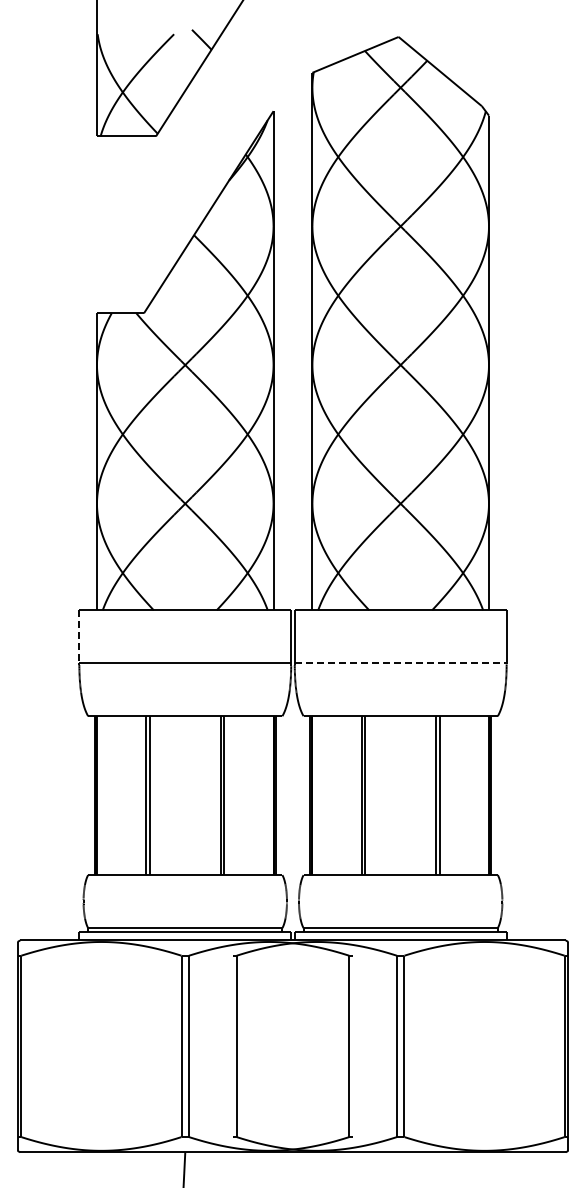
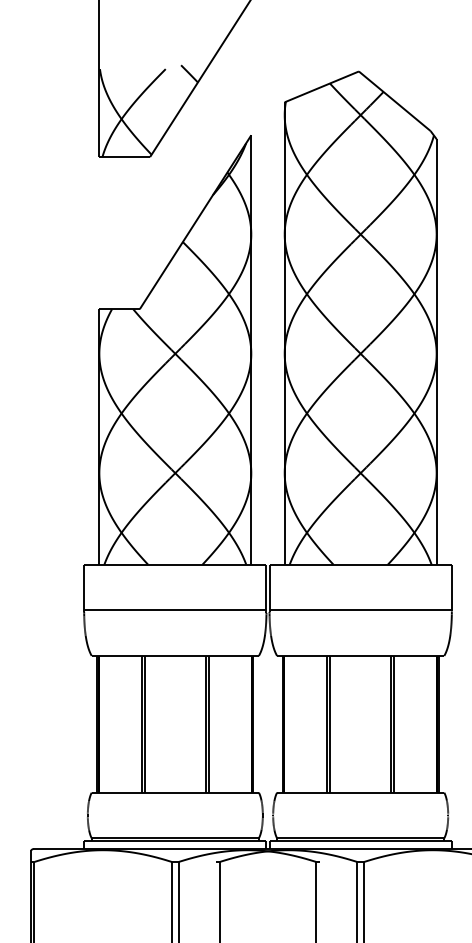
line: (79, 637) -> (84, 588), dashed -> solid
line: (400, 663) -> (360, 610), dashed -> solid

